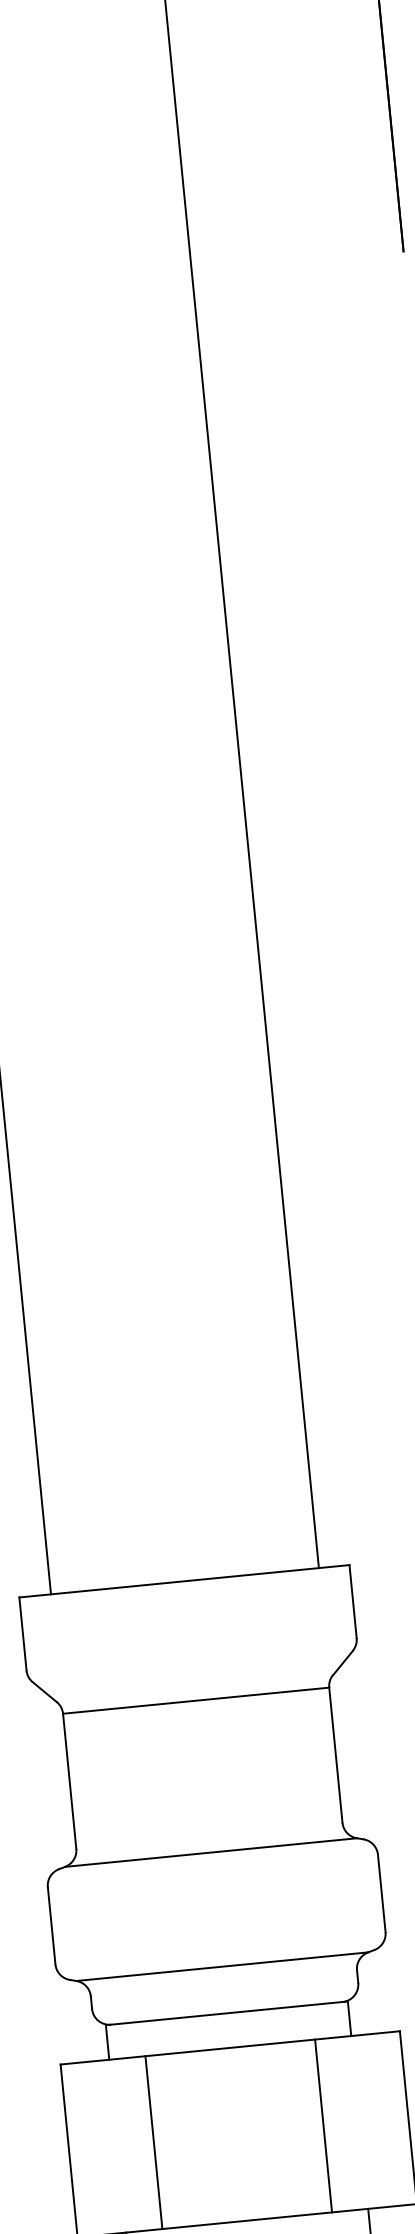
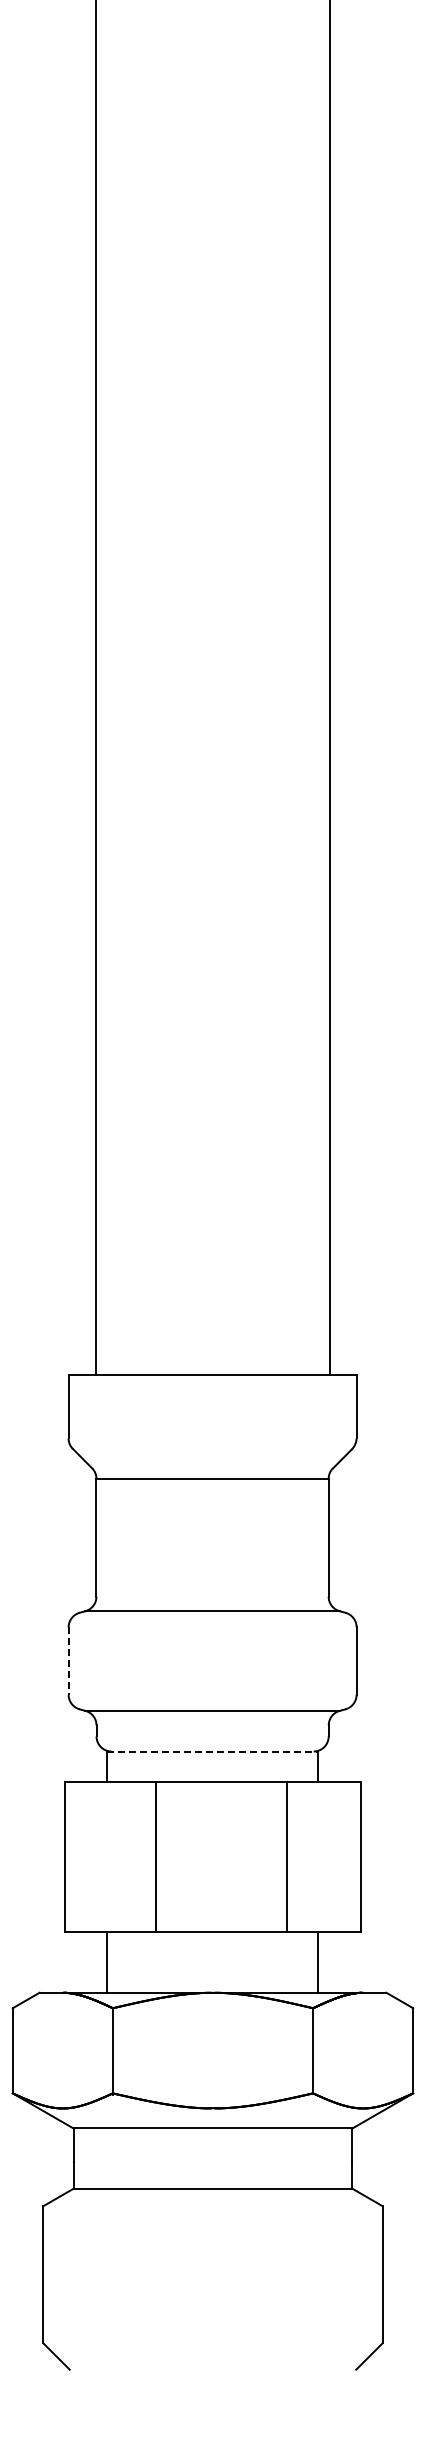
line: (51, 1926) -> (68, 1661), solid -> dashed
line: (226, 2013) -> (212, 1751), solid -> dashed
line: (153, 2141) -> (155, 1856), moved

